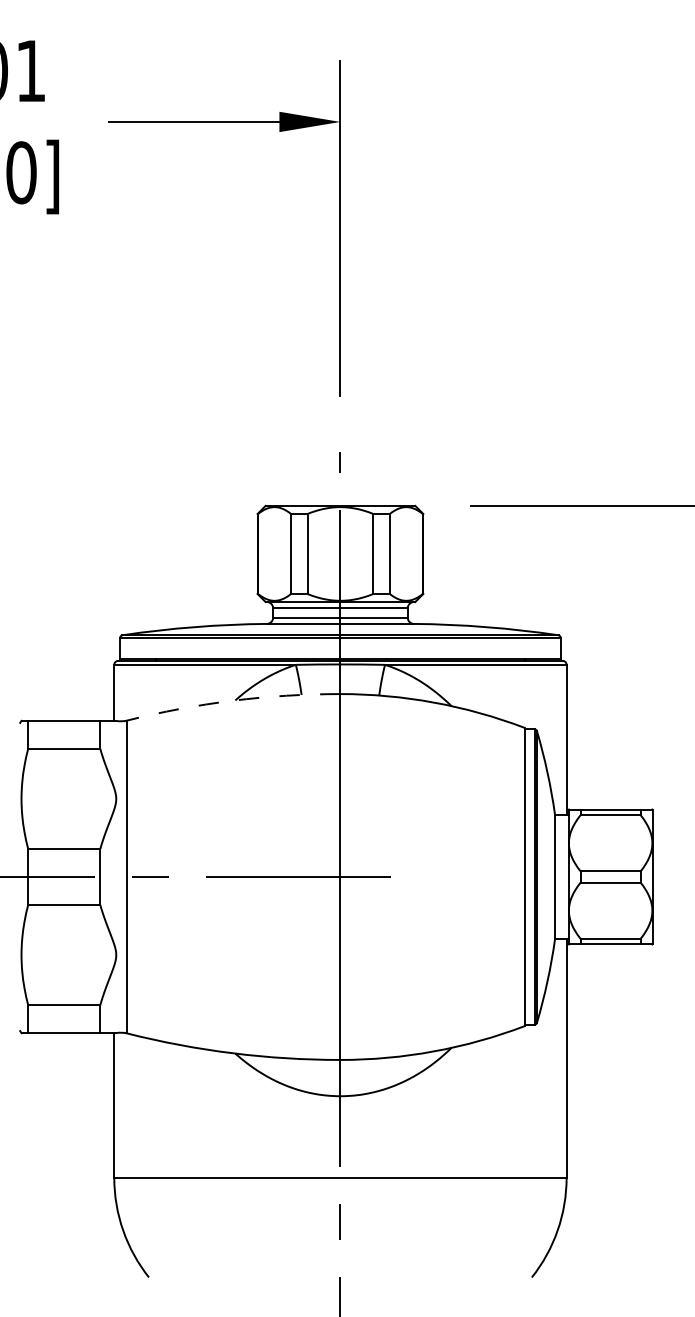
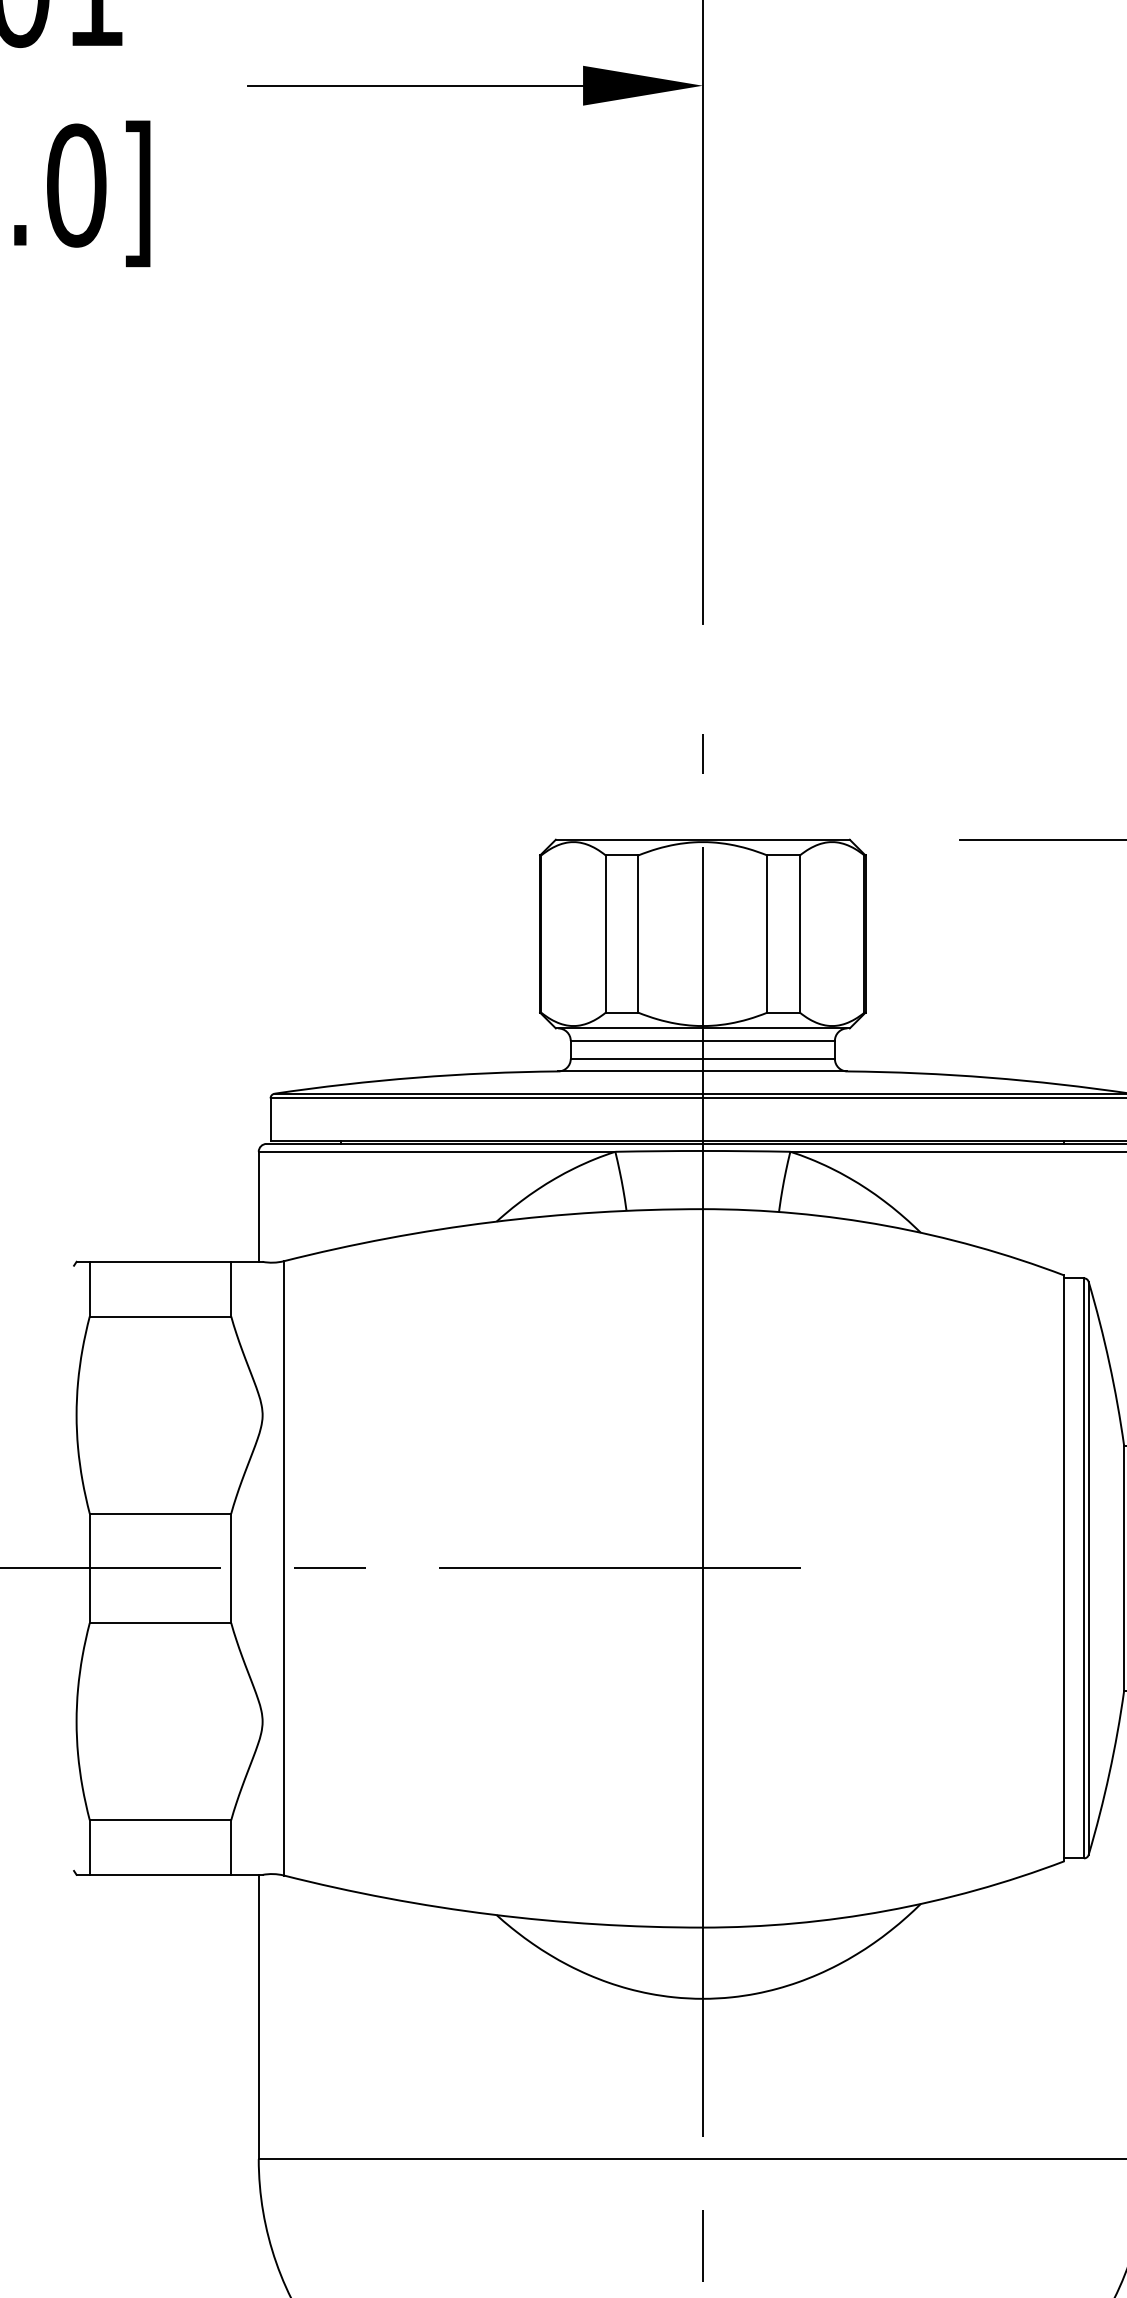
arc: (232, 700) -> (490, 1221), dashed -> solid

